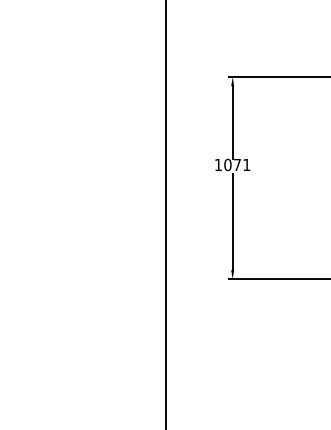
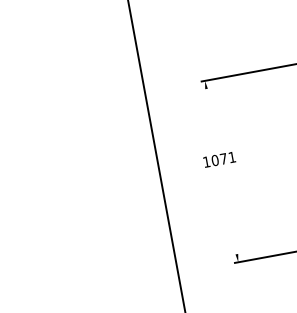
line: (232, 122) -> (212, 121), removed
line: (232, 222) -> (228, 211), removed

